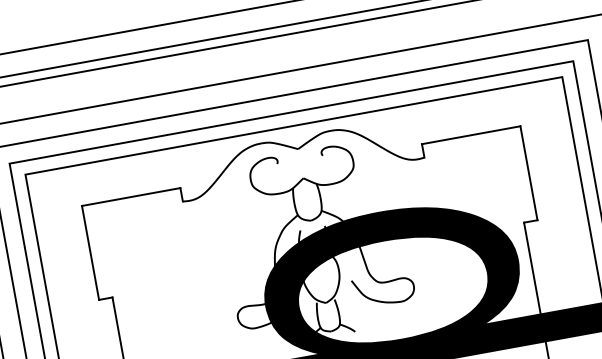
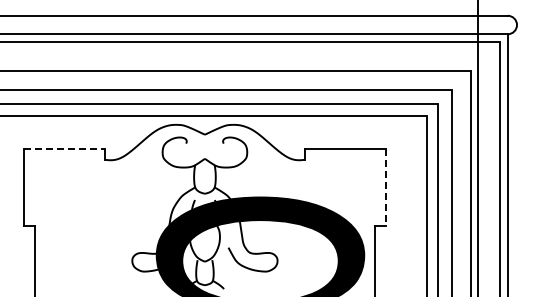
line: (528, 173) -> (385, 187), solid -> dashed
line: (131, 196) -> (64, 148), solid -> dashed

